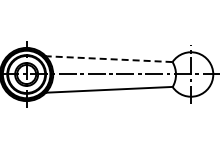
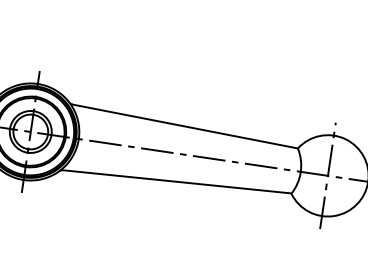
line: (109, 59) -> (184, 126), dashed -> solid

